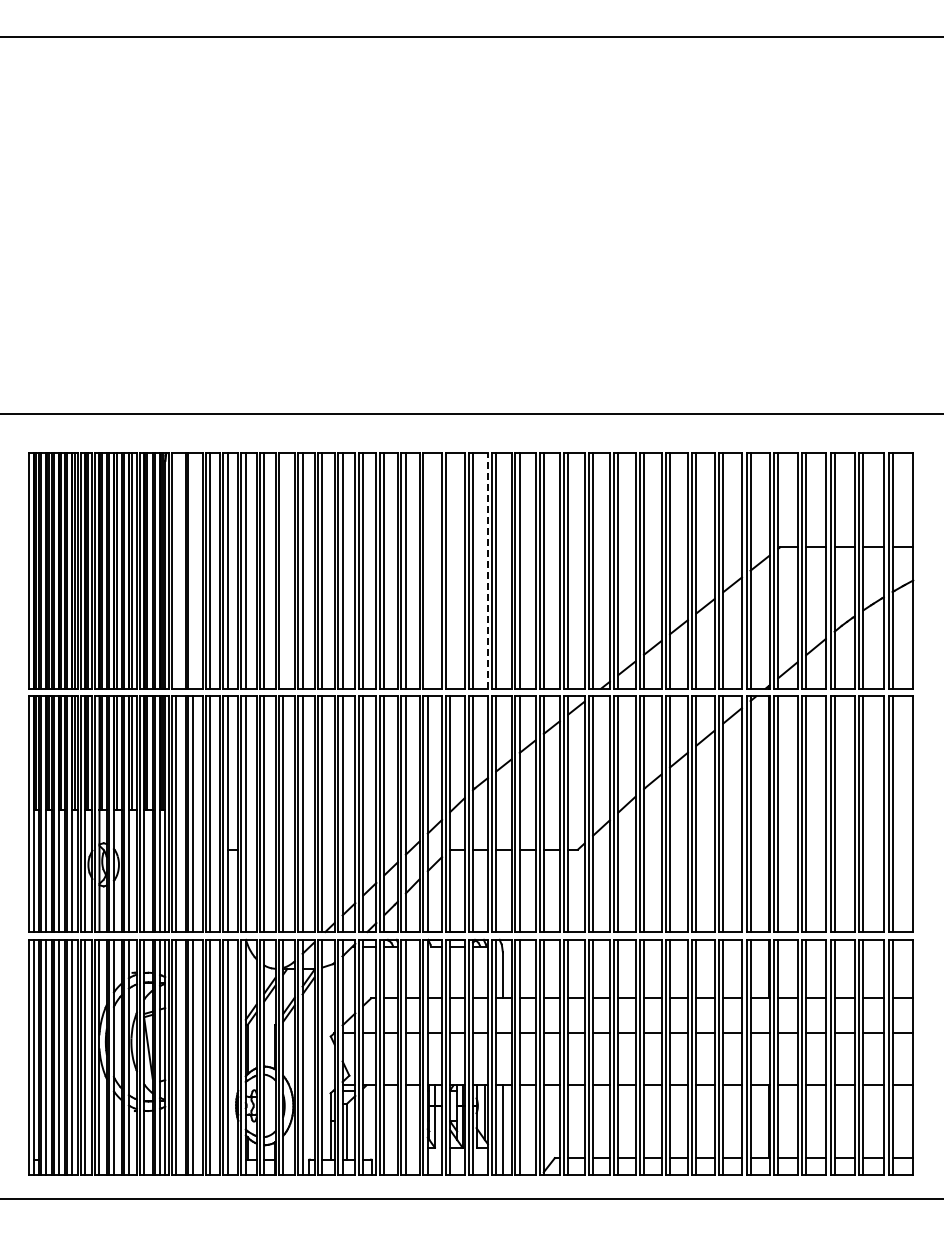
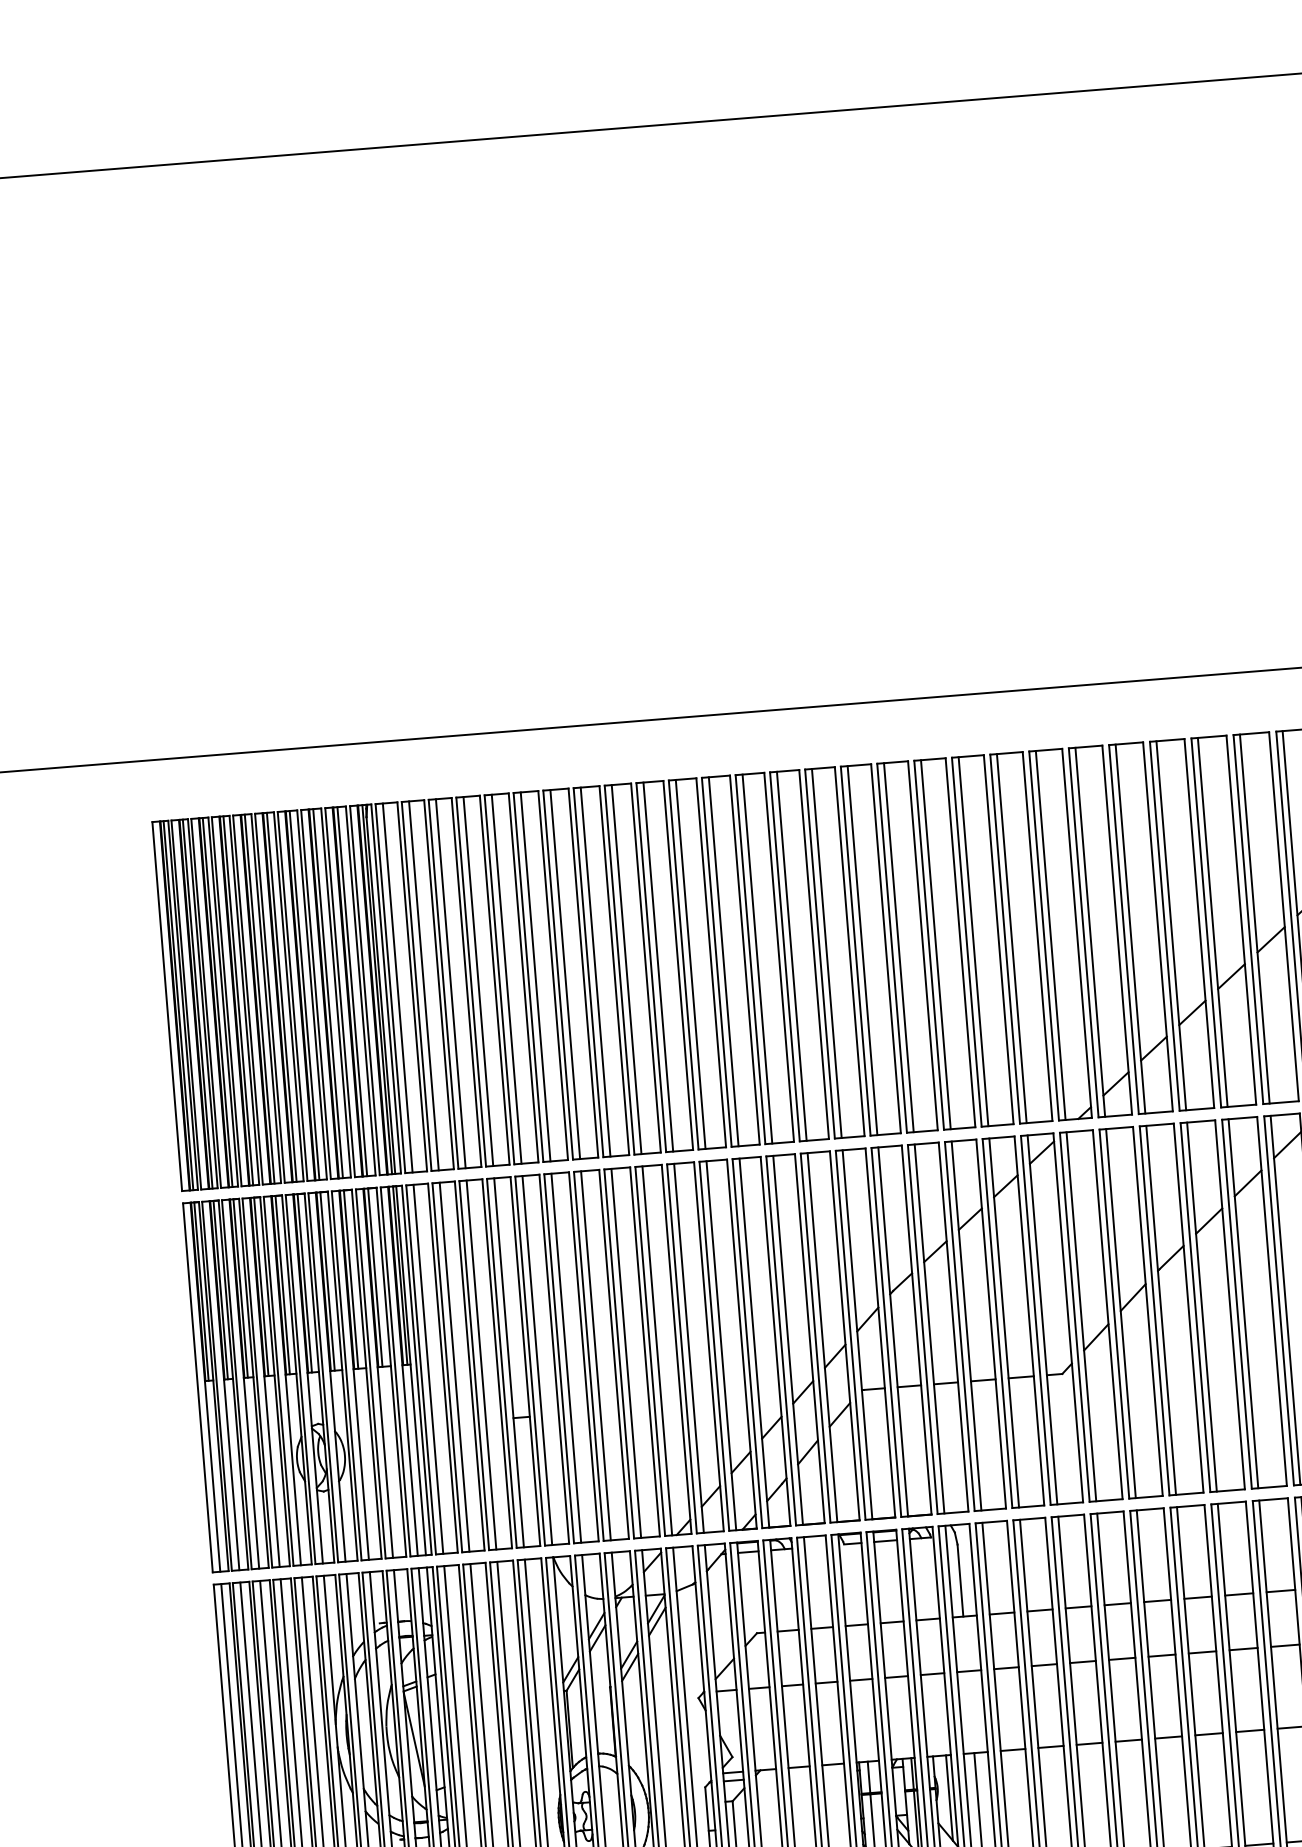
line: (176, 570) -> (397, 987), added
line: (193, 570) -> (424, 985), added
line: (283, 570) -> (565, 973), added
line: (427, 570) -> (791, 955), added
line: (450, 570) -> (827, 952), added
line: (487, 570) -> (885, 948), dashed -> solid

